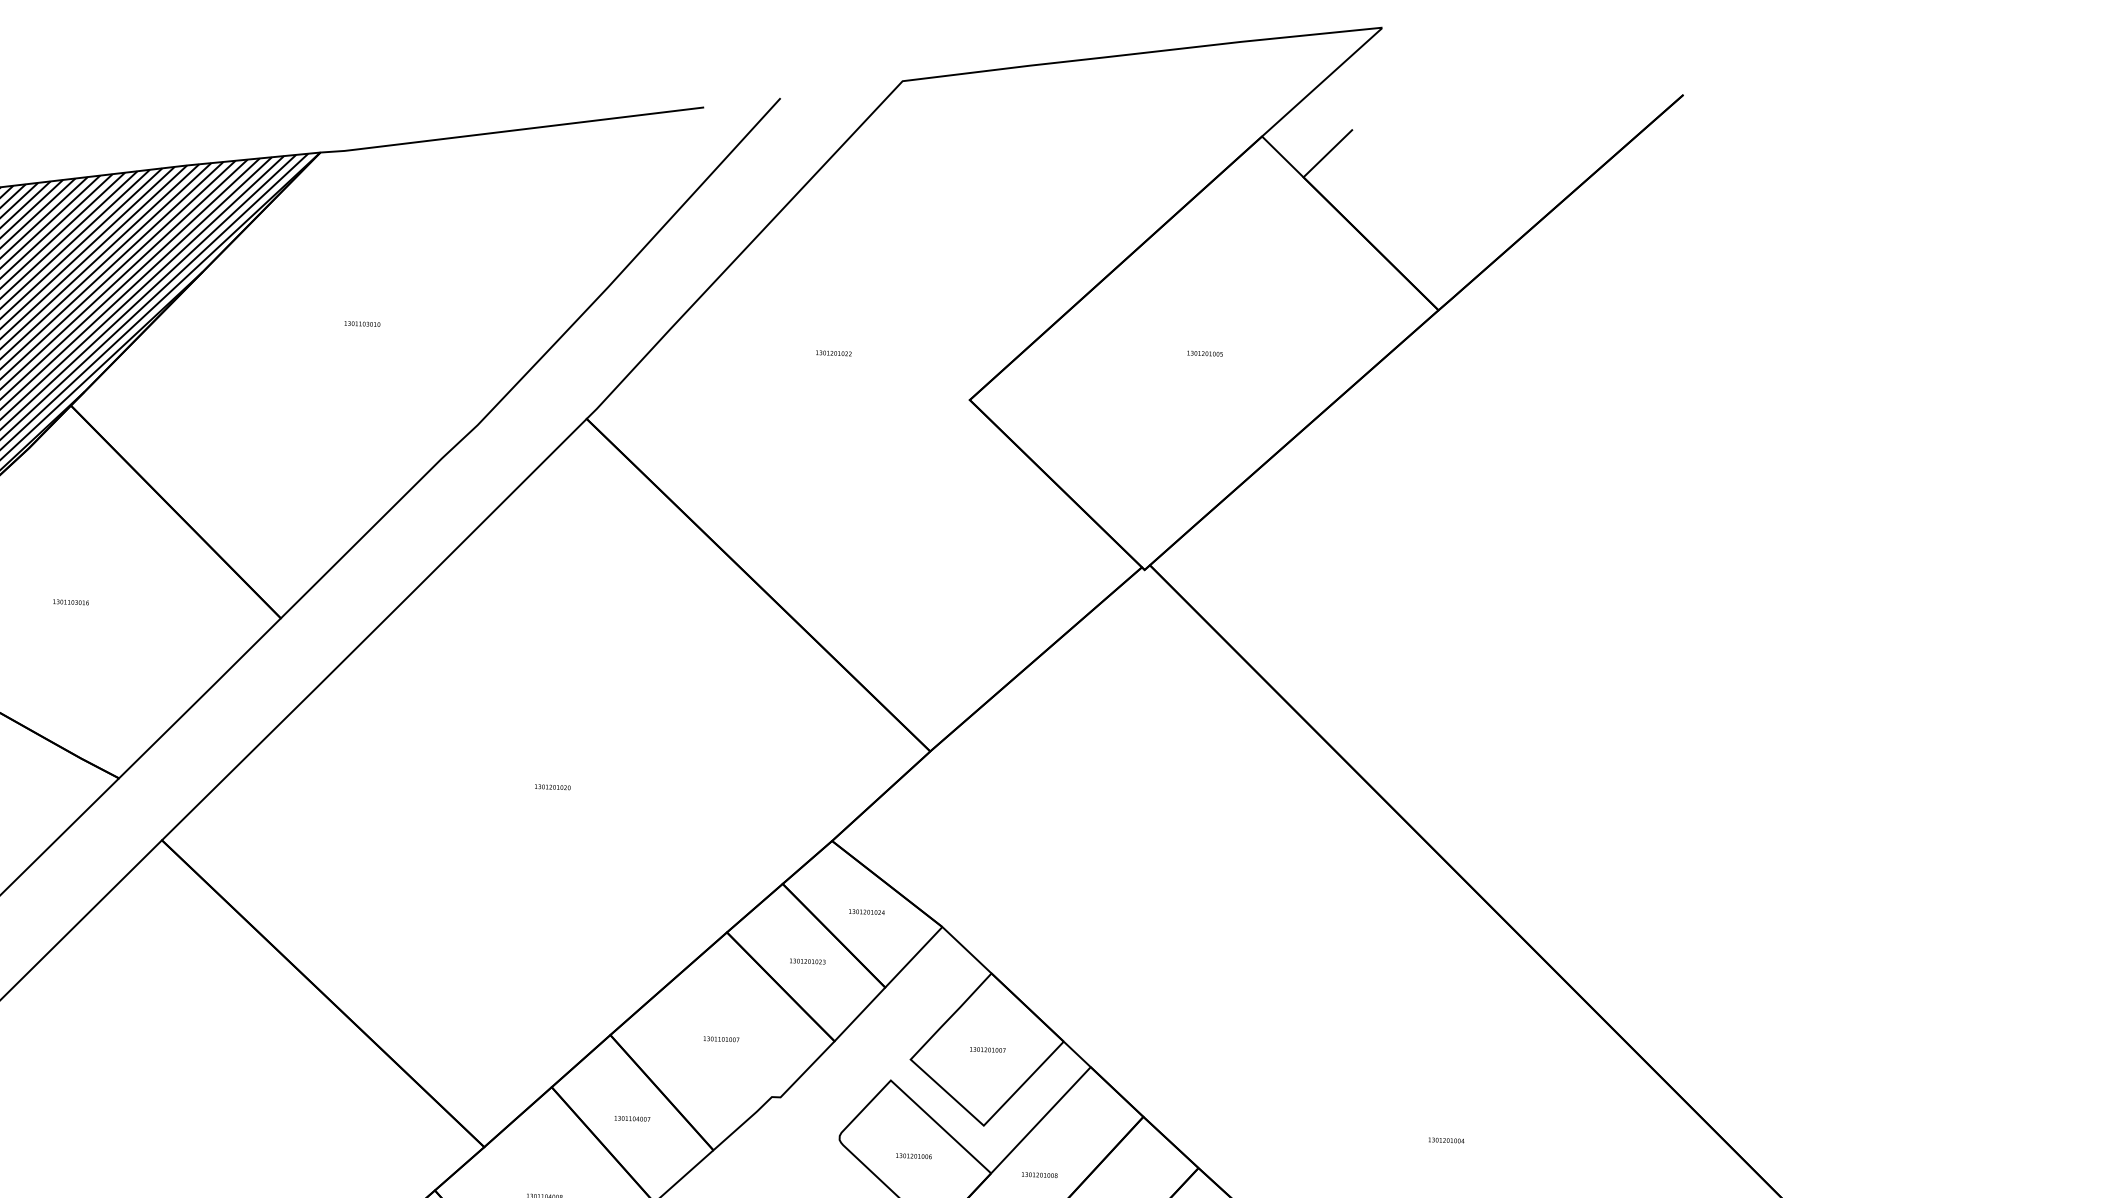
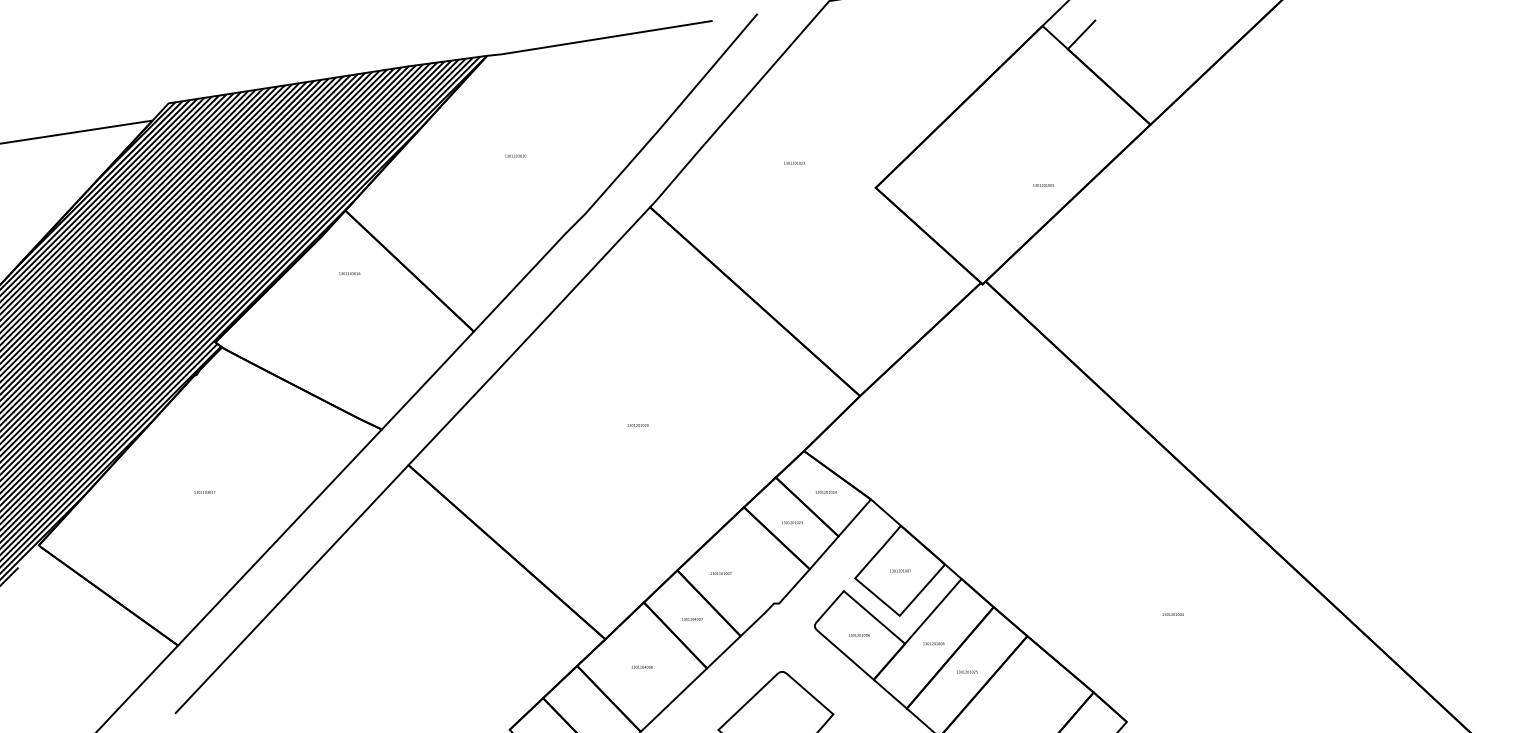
text: (1204, 353) -> (1043, 185), moved
text: (70, 601) -> (349, 273), moved
text: (720, 1039) -> (720, 573), moved

